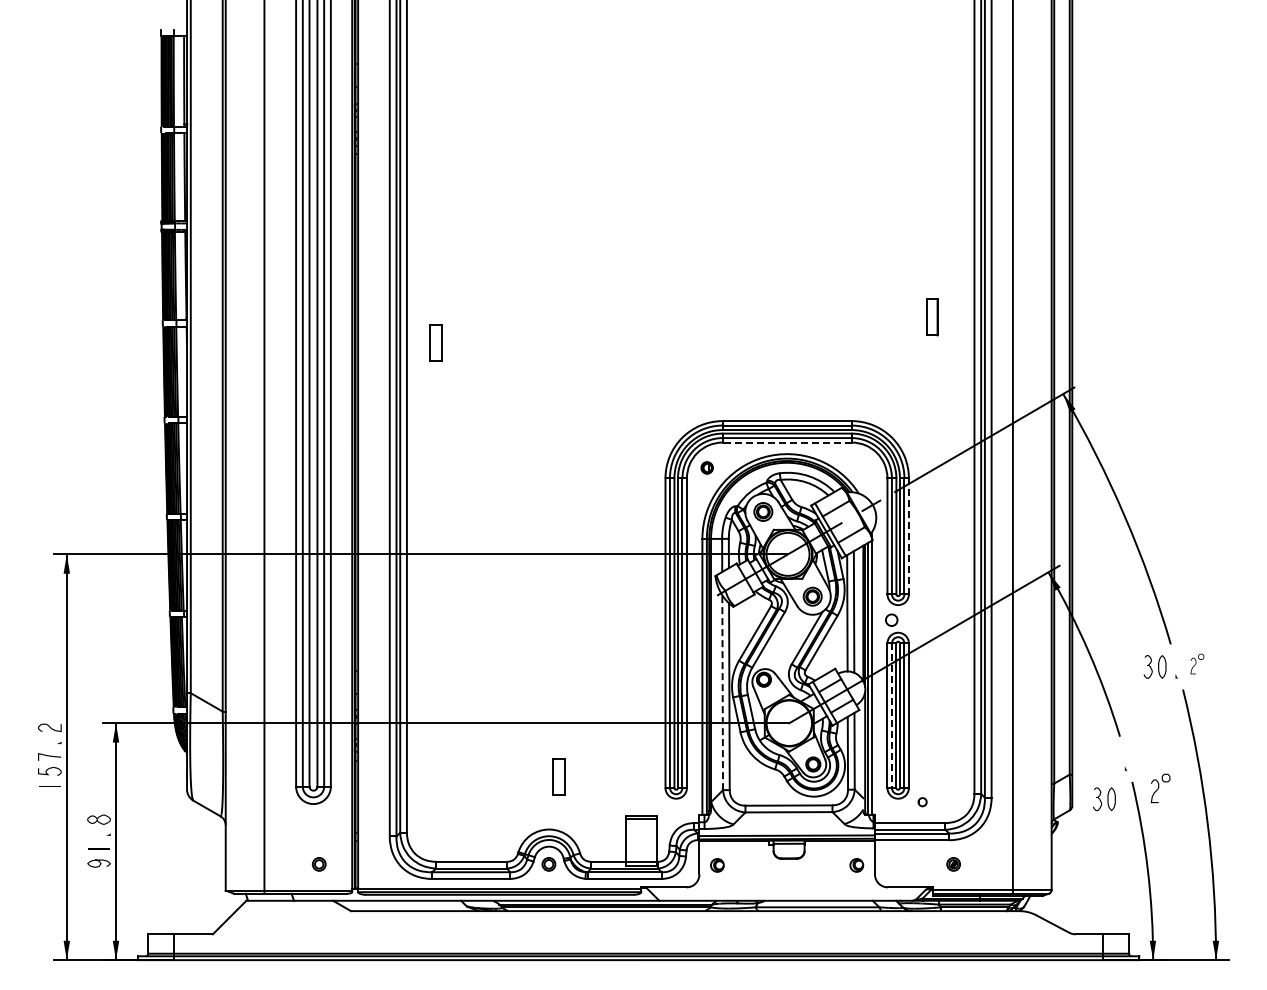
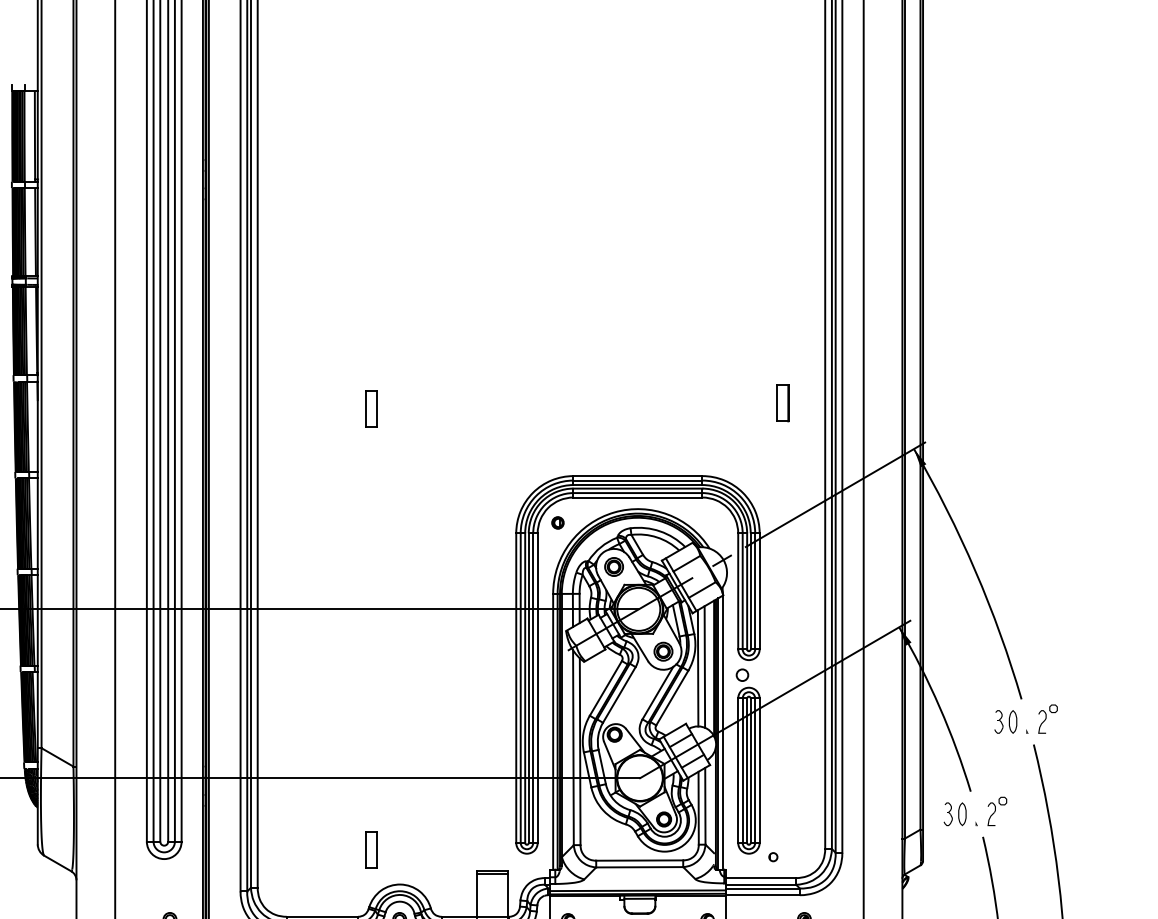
part: (932, 317) -> (783, 403), moved
part: (435, 342) -> (371, 408), moved
line: (787, 442) -> (638, 497), dashed -> solid
line: (908, 536) -> (759, 591), dashed -> solid
part: (1197, 663) -> (1048, 718), size x1.43
line: (722, 692) -> (573, 747), dashed -> solid
line: (891, 716) -> (742, 771), dashed -> solid
part: (558, 776) -> (371, 849), moved
part: (1160, 788) -> (997, 811), moved
part: (1104, 799) -> (955, 814), moved

